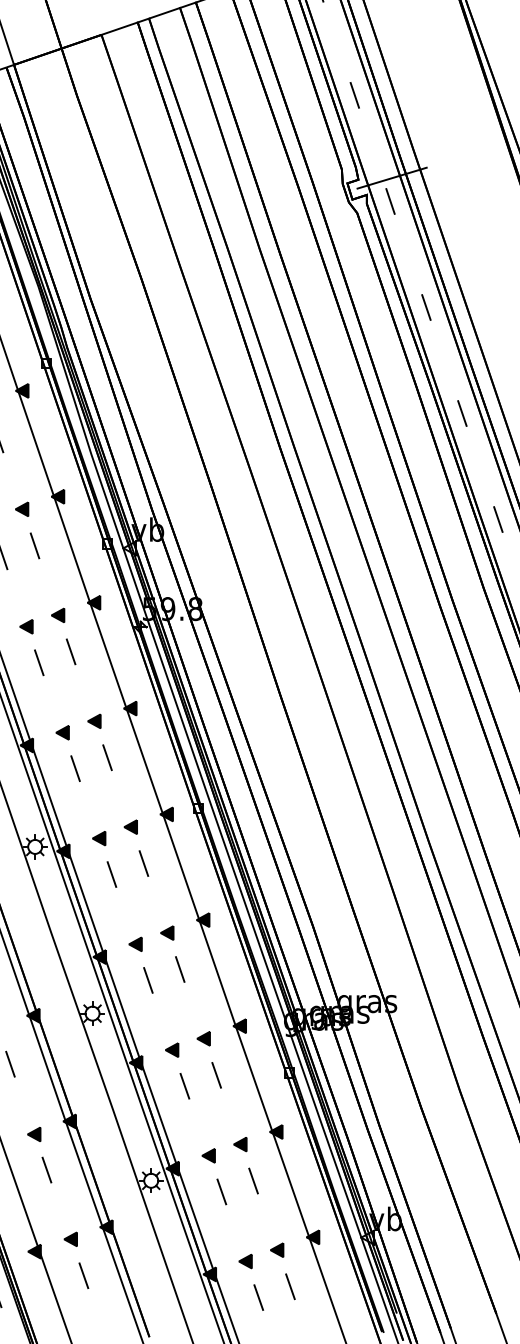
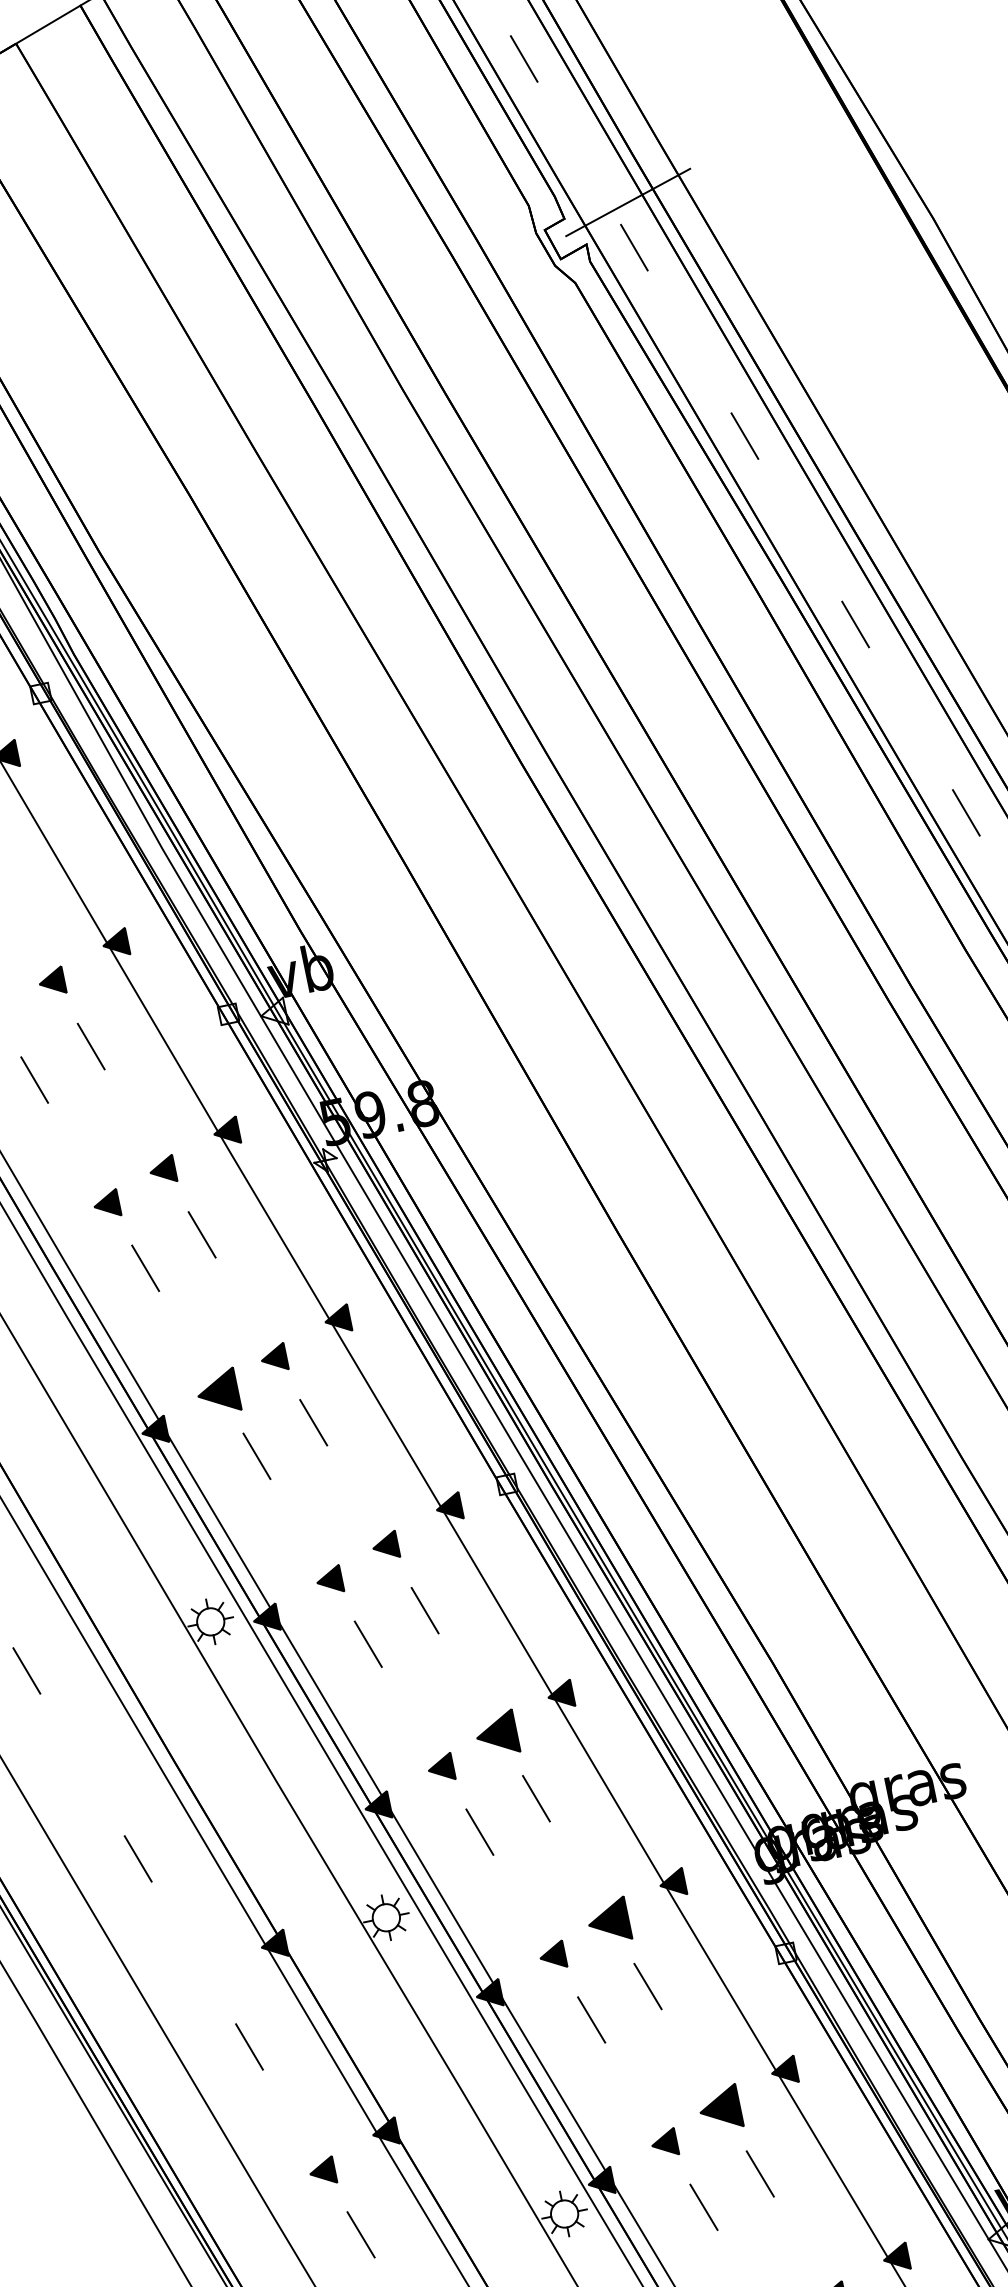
part: (62, 732) -> (217, 1392), size x1.6
part: (167, 932) -> (497, 1733), size x1.6
part: (203, 1038) -> (608, 1921), size x1.6
part: (240, 1144) -> (720, 2109), size x1.6

